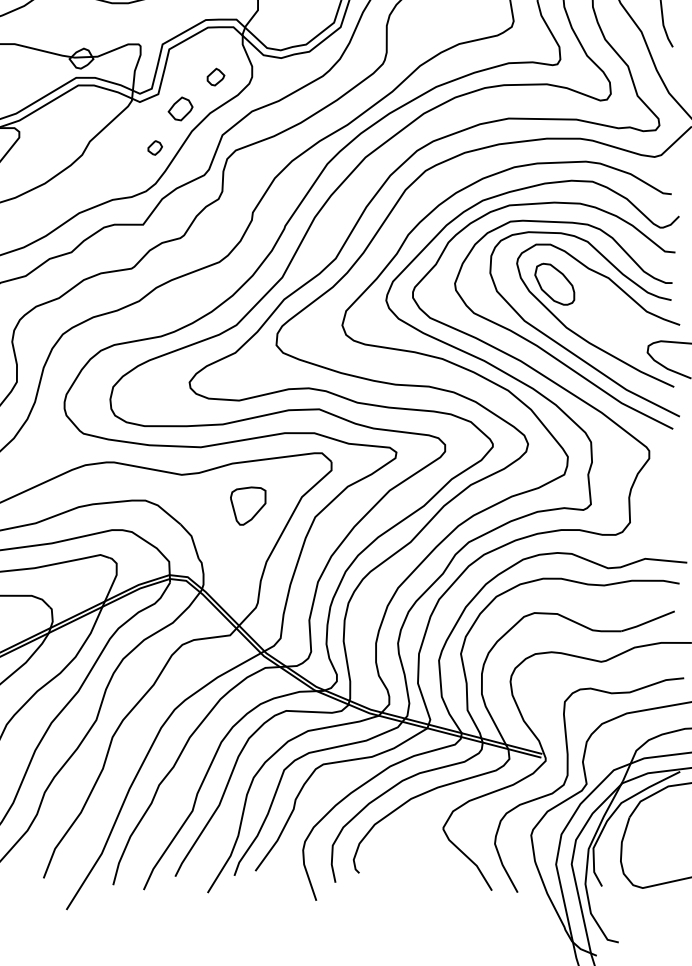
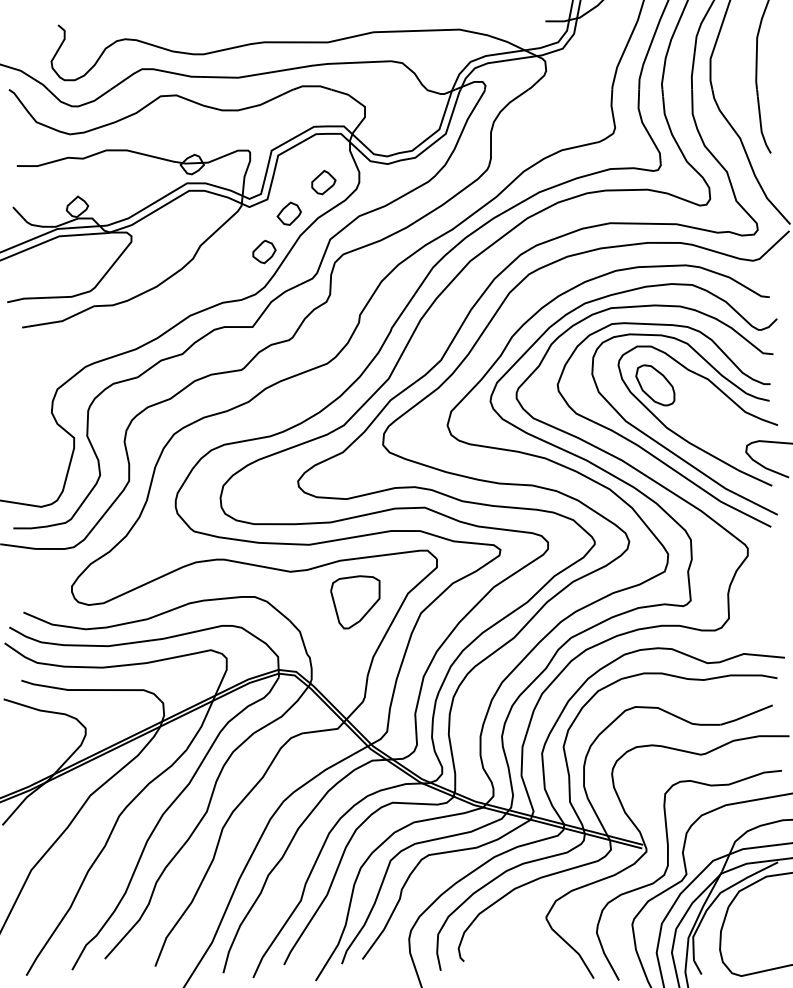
part: (215, 76) -> (323, 182), size x1.43
part: (155, 147) -> (264, 251), size x1.67
part: (248, 506) -> (355, 602), size x1.43

